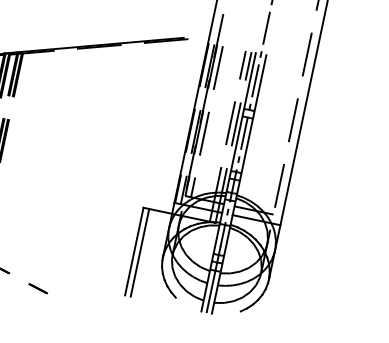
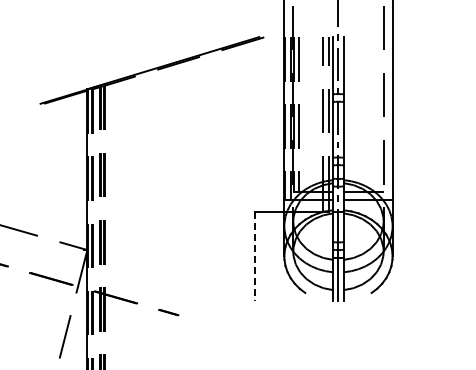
line: (134, 251) -> (255, 256), solid -> dashed
line: (139, 252) -> (260, 256), removed

